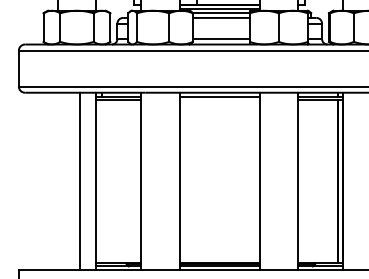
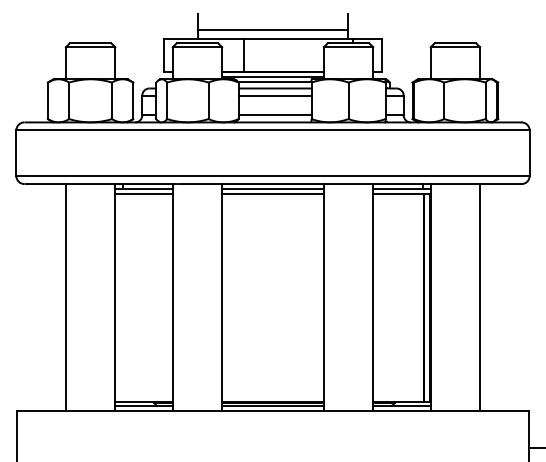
line: (220, 23) -> (274, 95), added
line: (219, 100) -> (272, 193), added
line: (79, 181) -> (65, 297), moved

